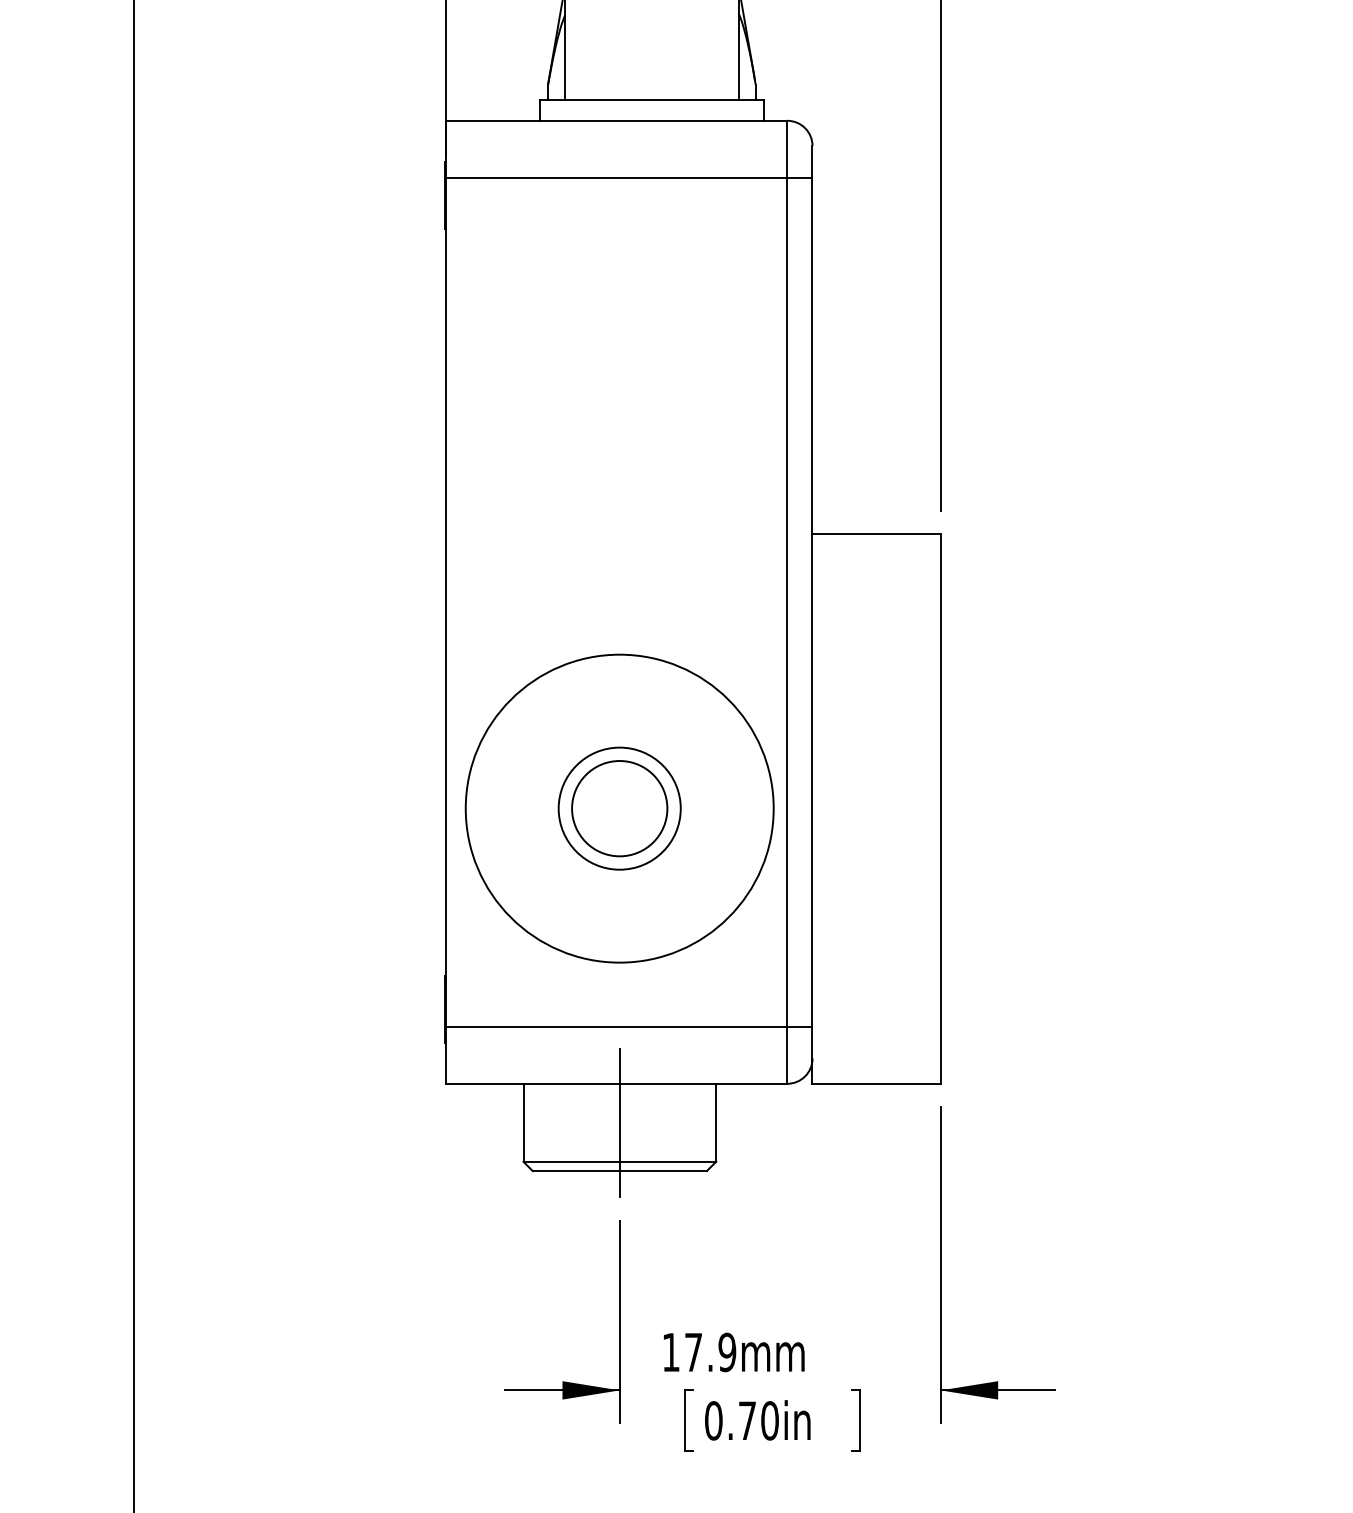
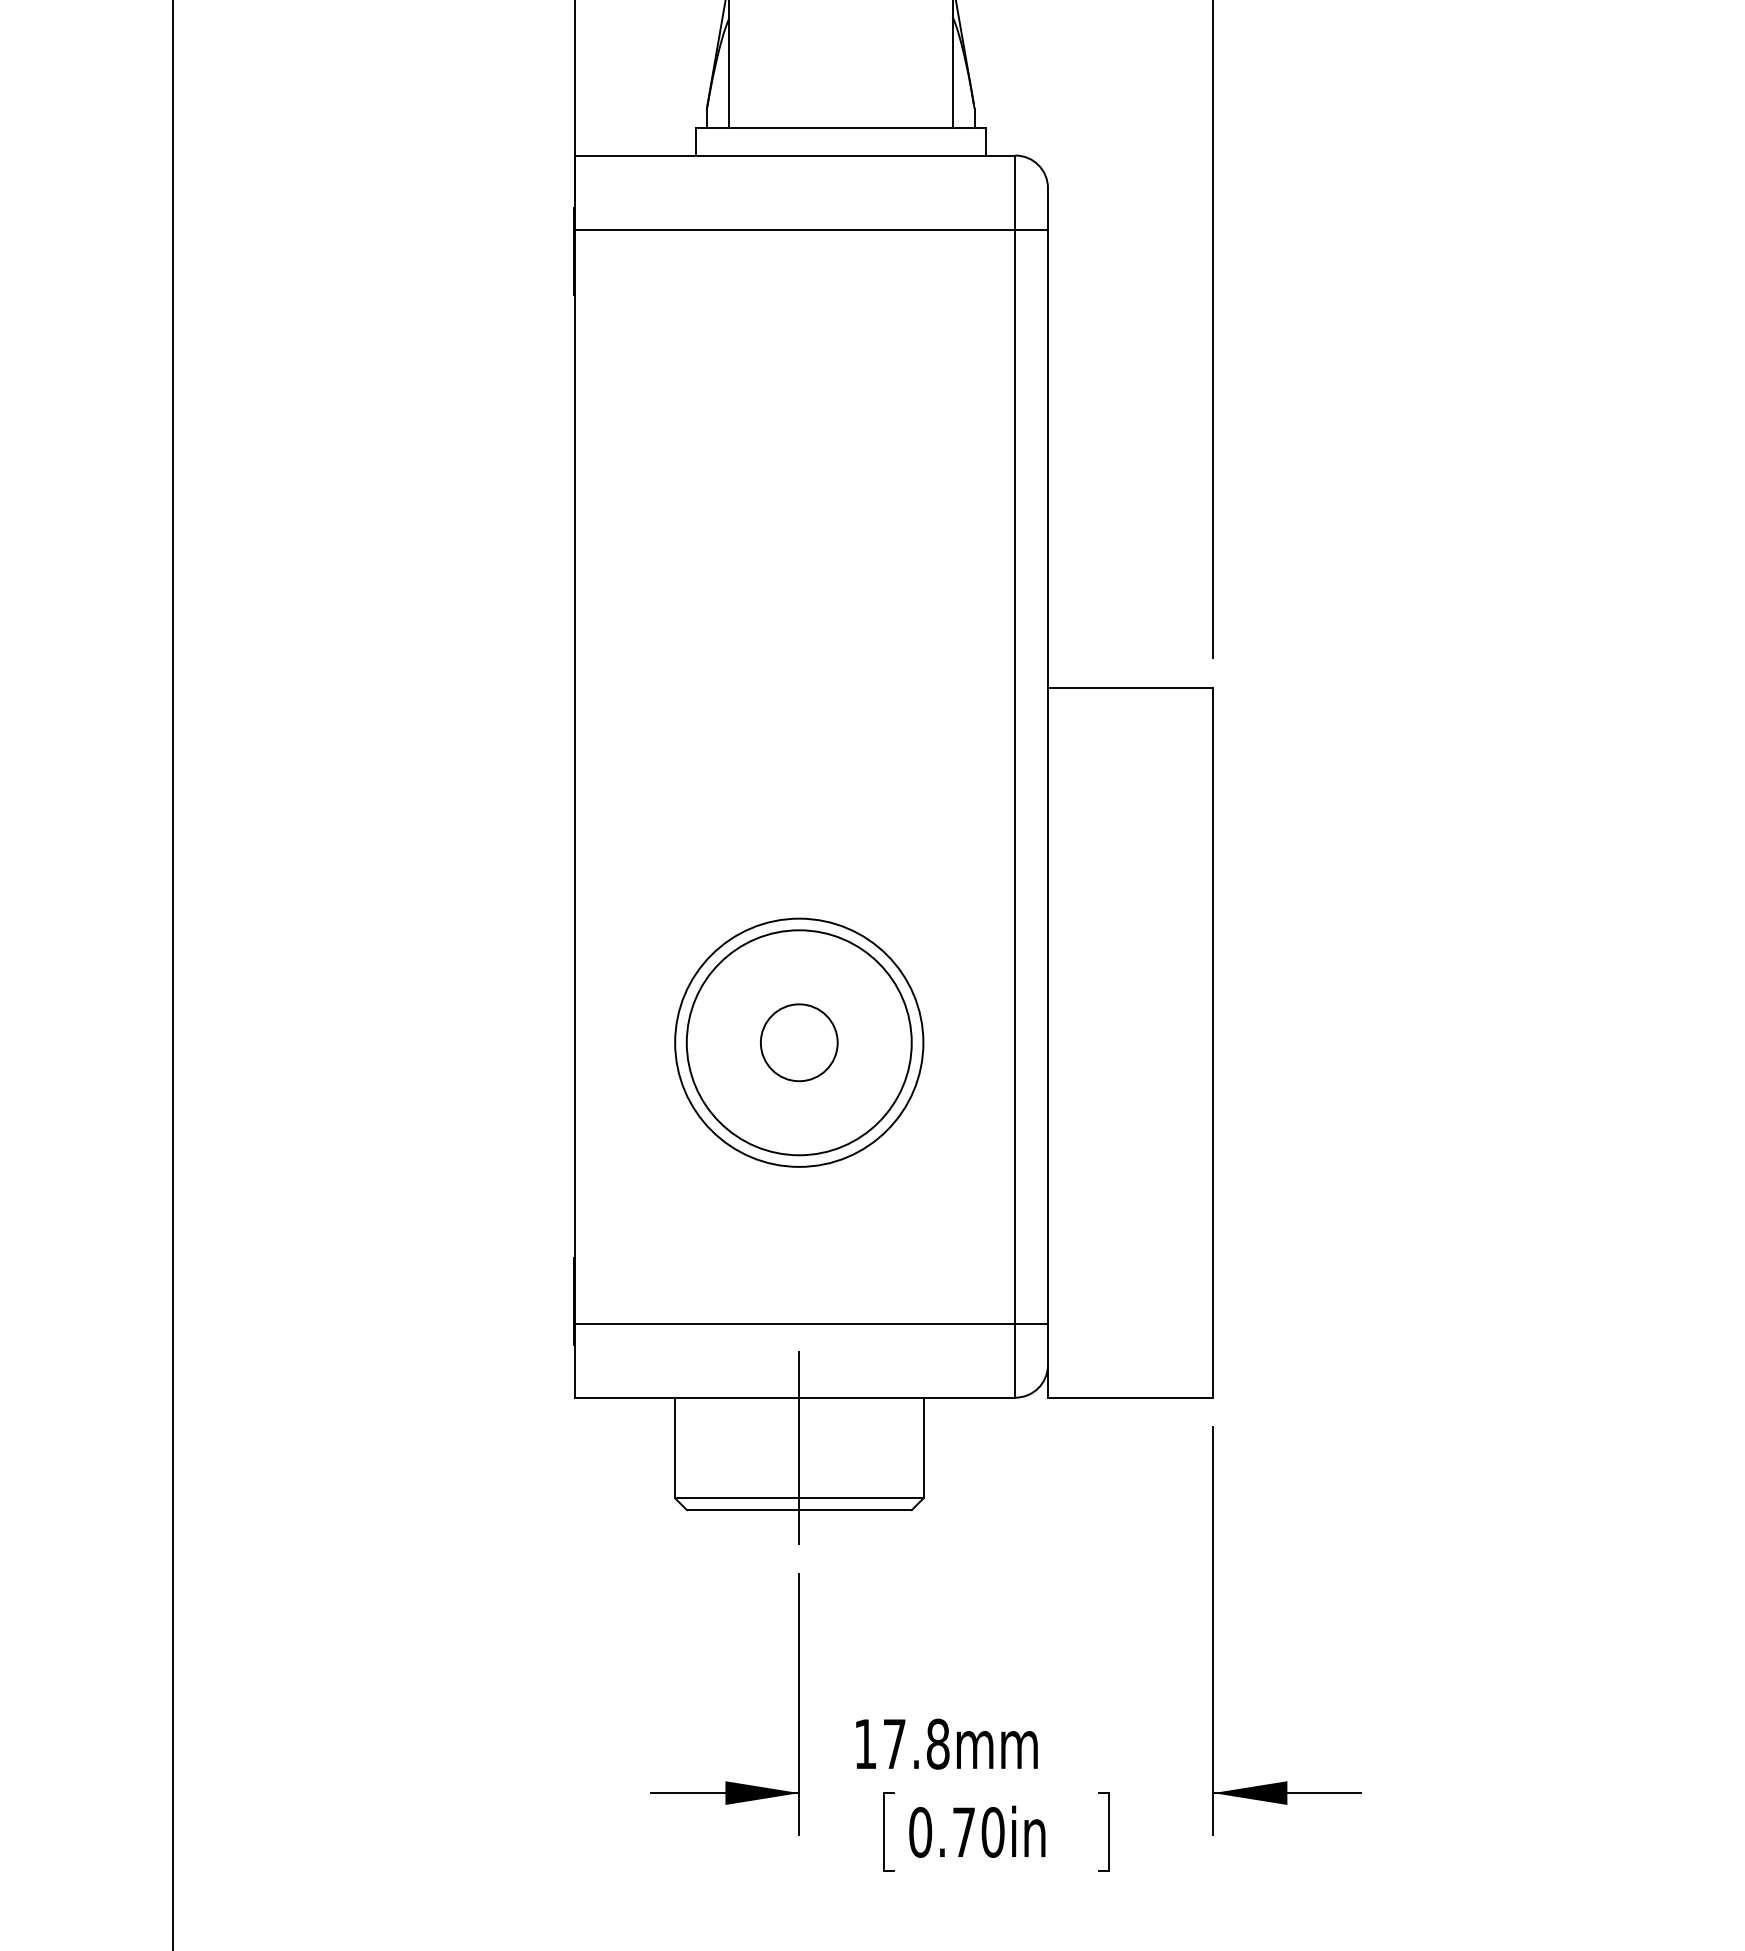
circle: (619, 808) -> (798, 1042), size x0.62
circle: (619, 808) -> (798, 1042), size x1.43
circle: (619, 808) -> (799, 1042), size x0.62
text: (726, 1351) -> (937, 1743), 17.9mm -> 17.8mm

